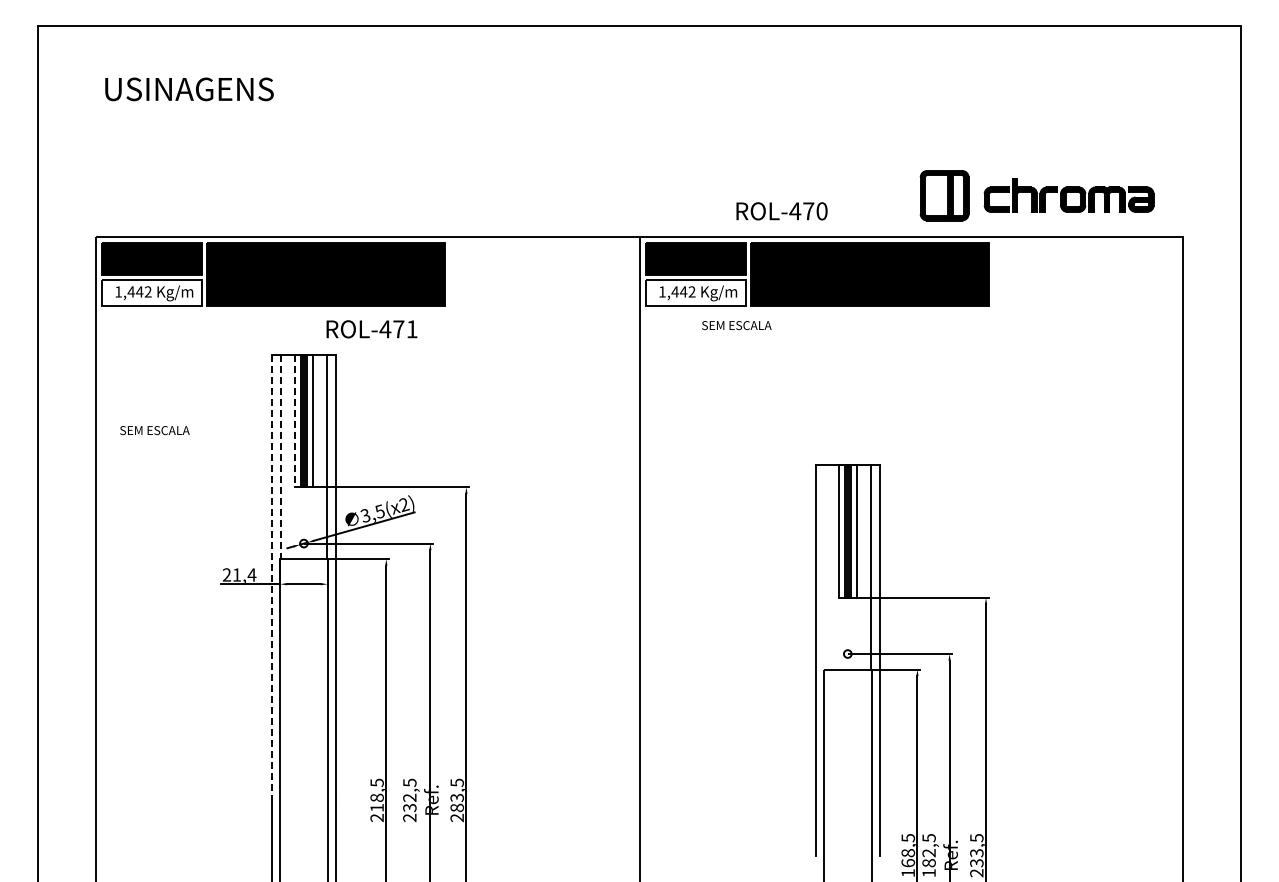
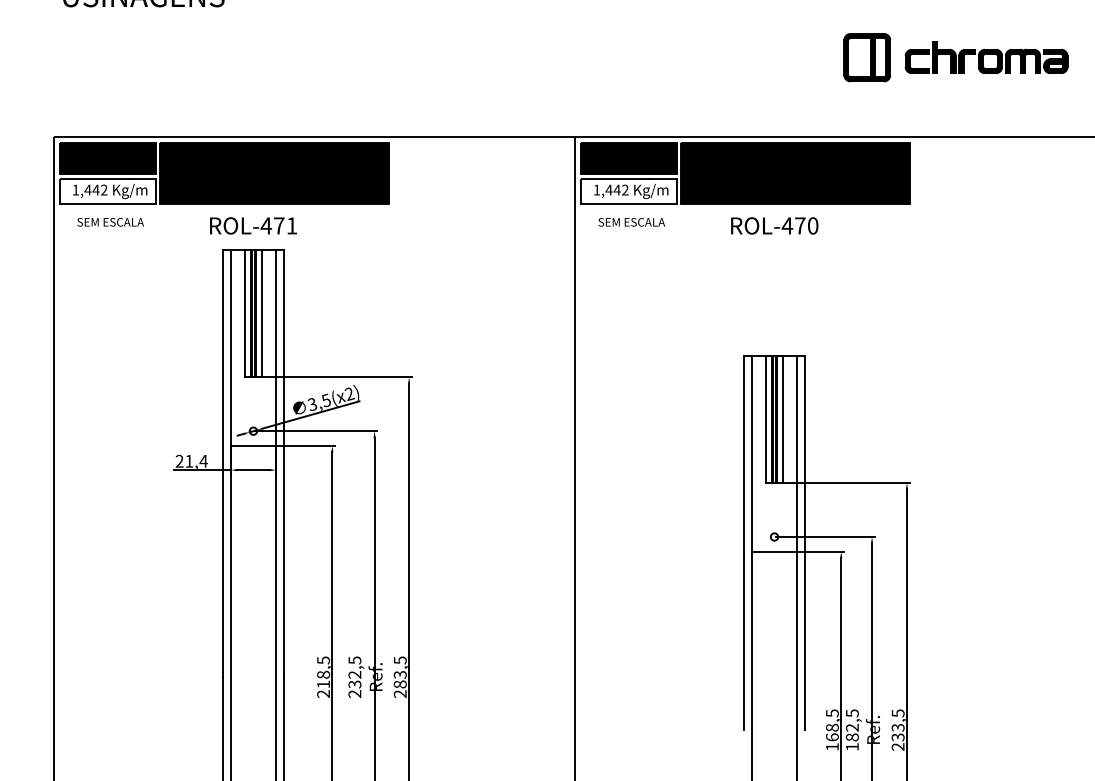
part: (1036, 195) -> (955, 57), moved
text: (781, 211) -> (774, 226), moved
text: (736, 325) -> (631, 222), moved
text: (371, 329) -> (253, 226), moved
line: (294, 421) -> (244, 314), dashed -> solid
text: (154, 430) -> (110, 222), moved
line: (280, 457) -> (230, 348), dashed -> solid
line: (824, 567) -> (752, 454), added
line: (271, 577) -> (222, 463), dashed -> solid

